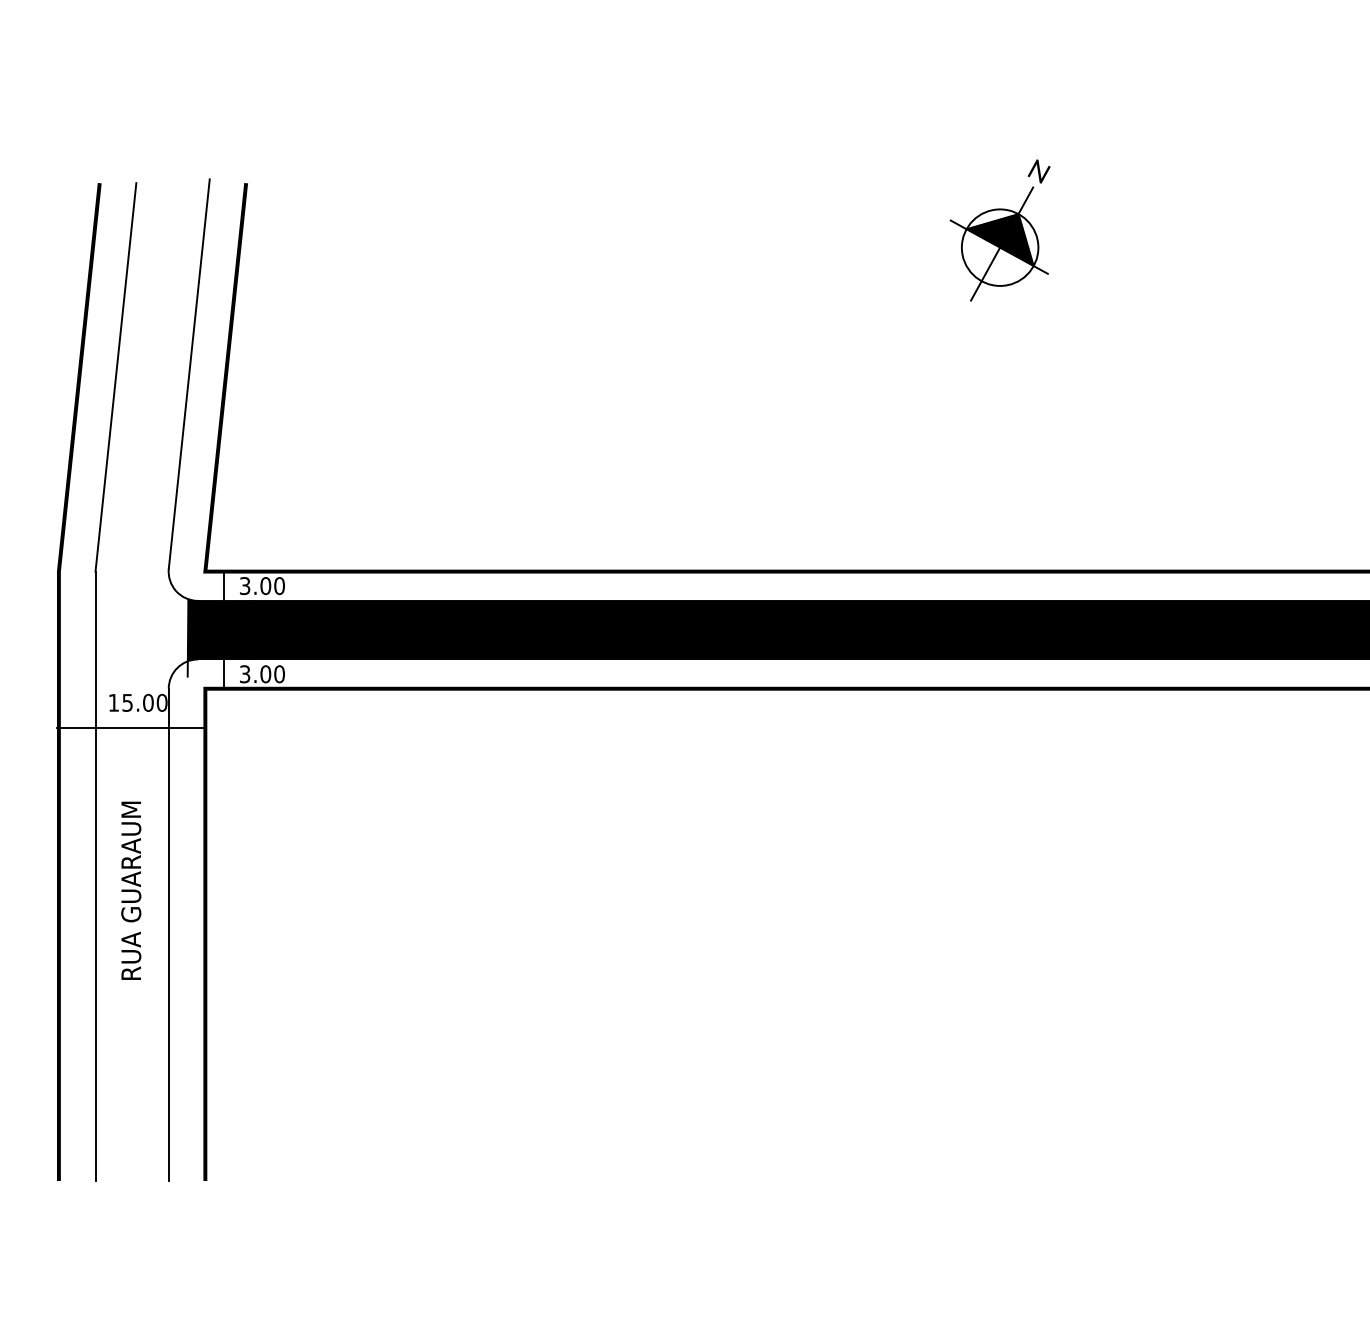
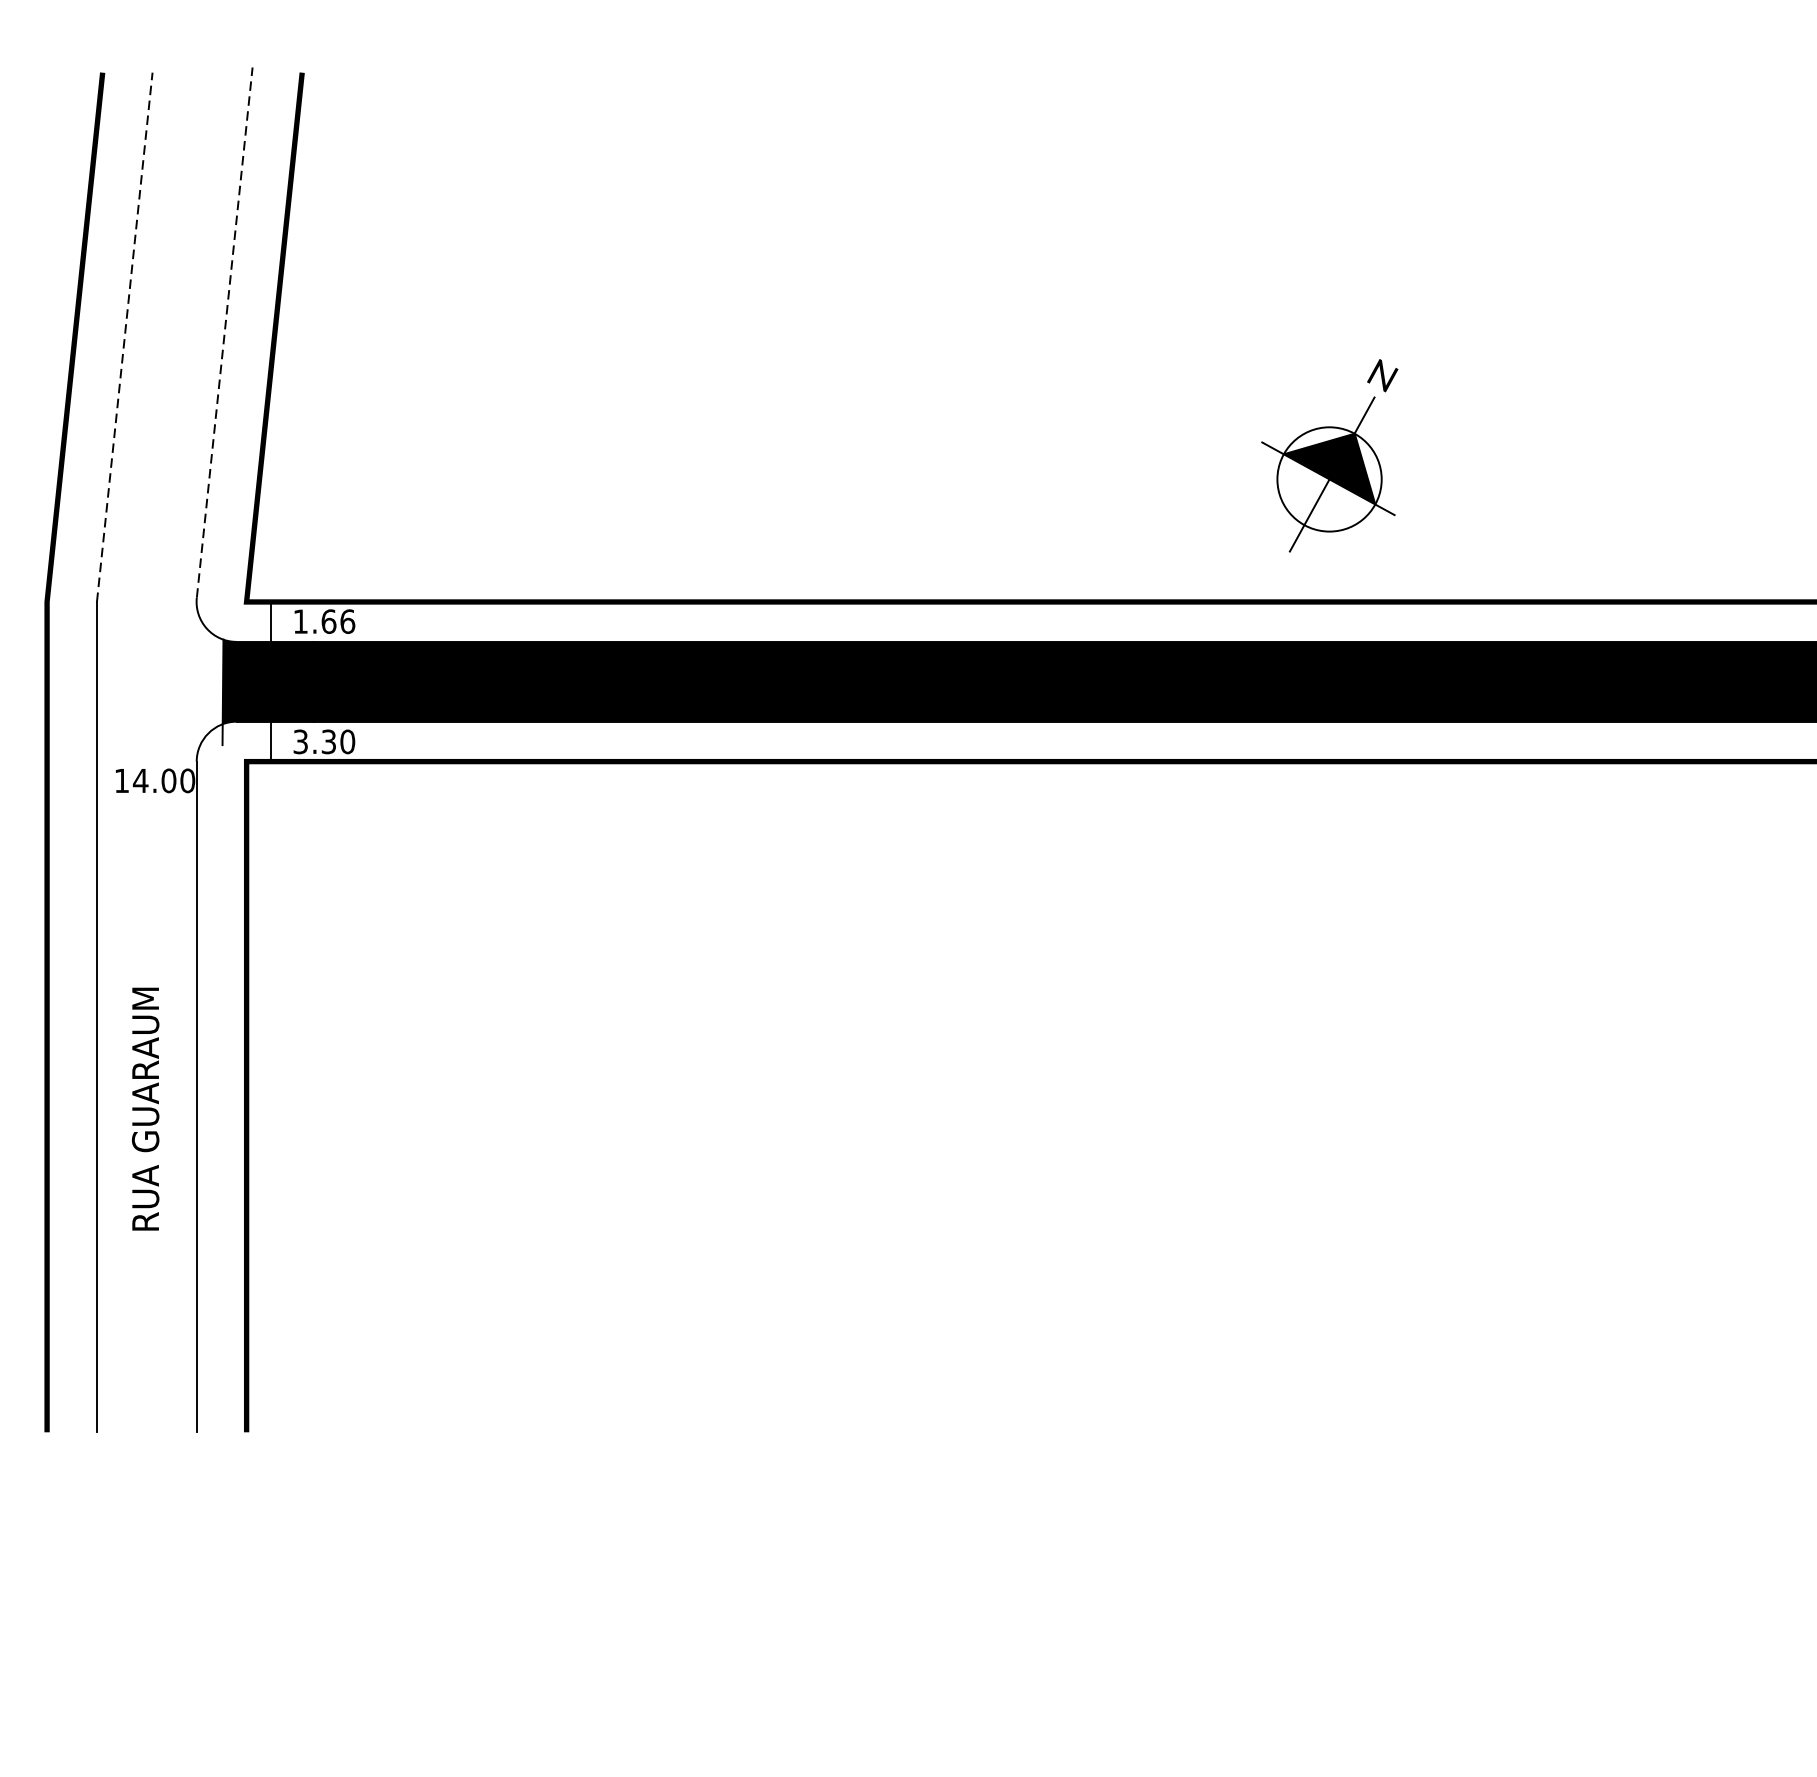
part: (999, 230) -> (1328, 456), moved
line: (189, 373) -> (224, 332), solid -> dashed
line: (115, 376) -> (124, 336), solid -> dashed
text: (262, 586) -> (324, 622), 3.00 -> 1.66
text: (265, 674) -> (328, 742), 3.00 -> 3.30
text: (127, 702) -> (140, 780), 15.00 -> 14.00
line: (130, 727) -> (144, 814), removed
text: (131, 890) -> (145, 1108), moved

